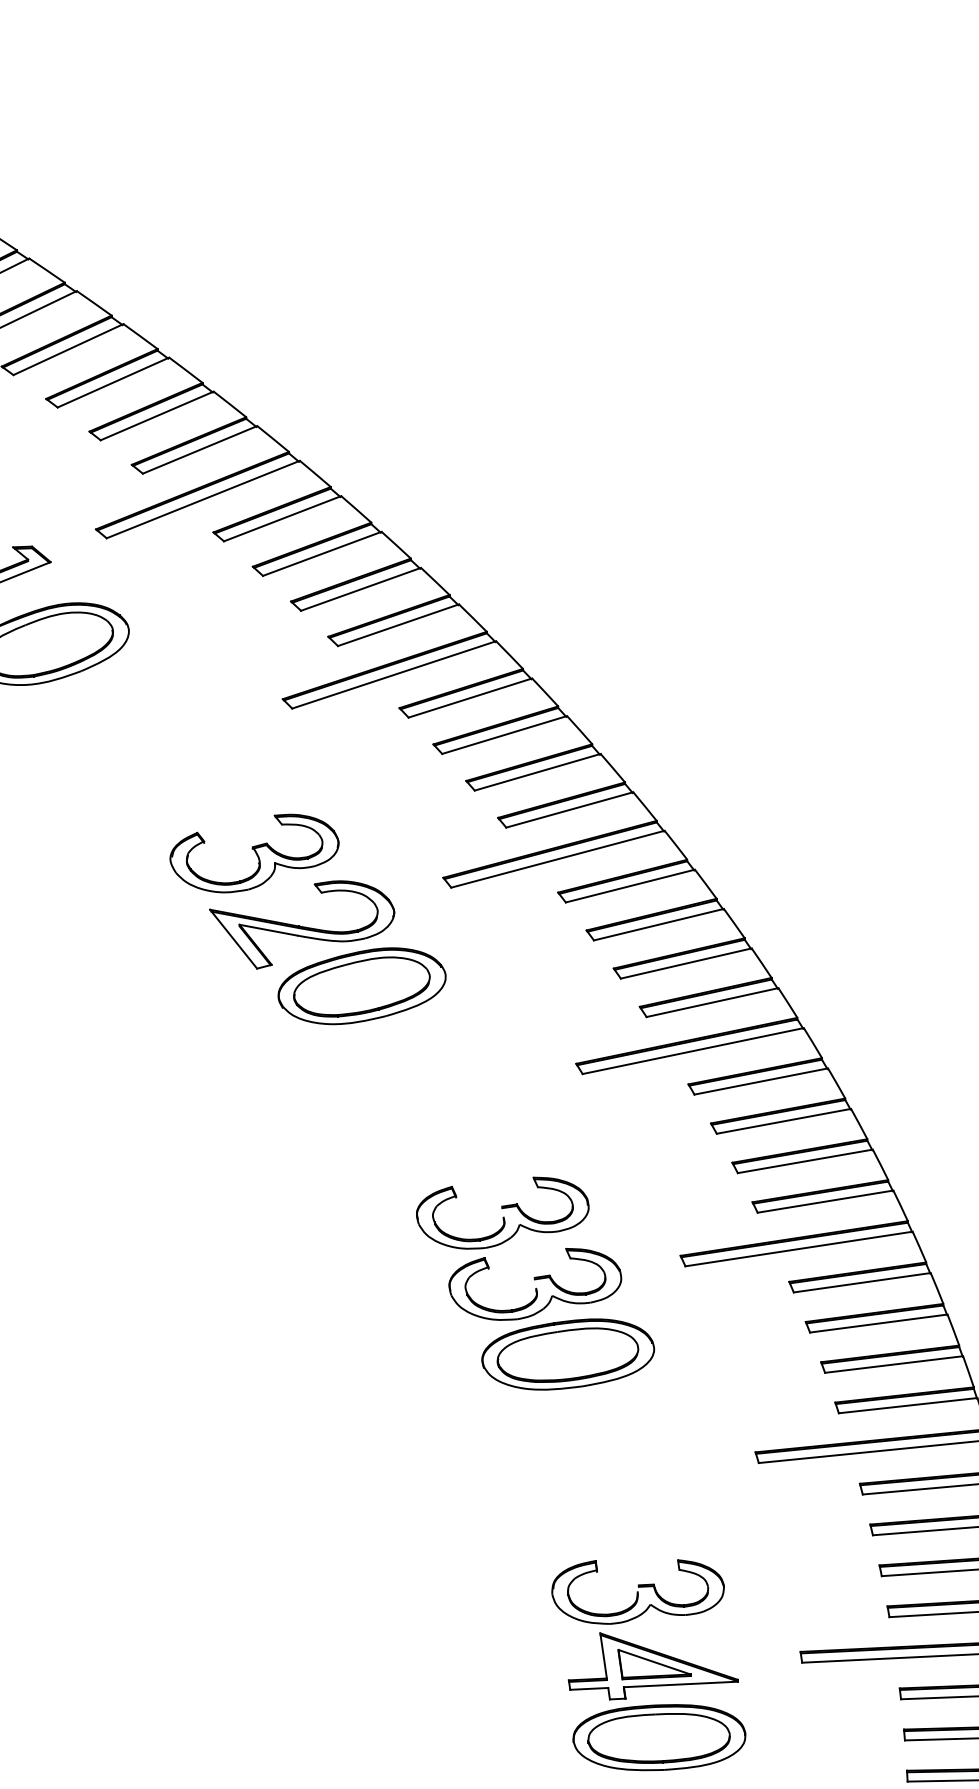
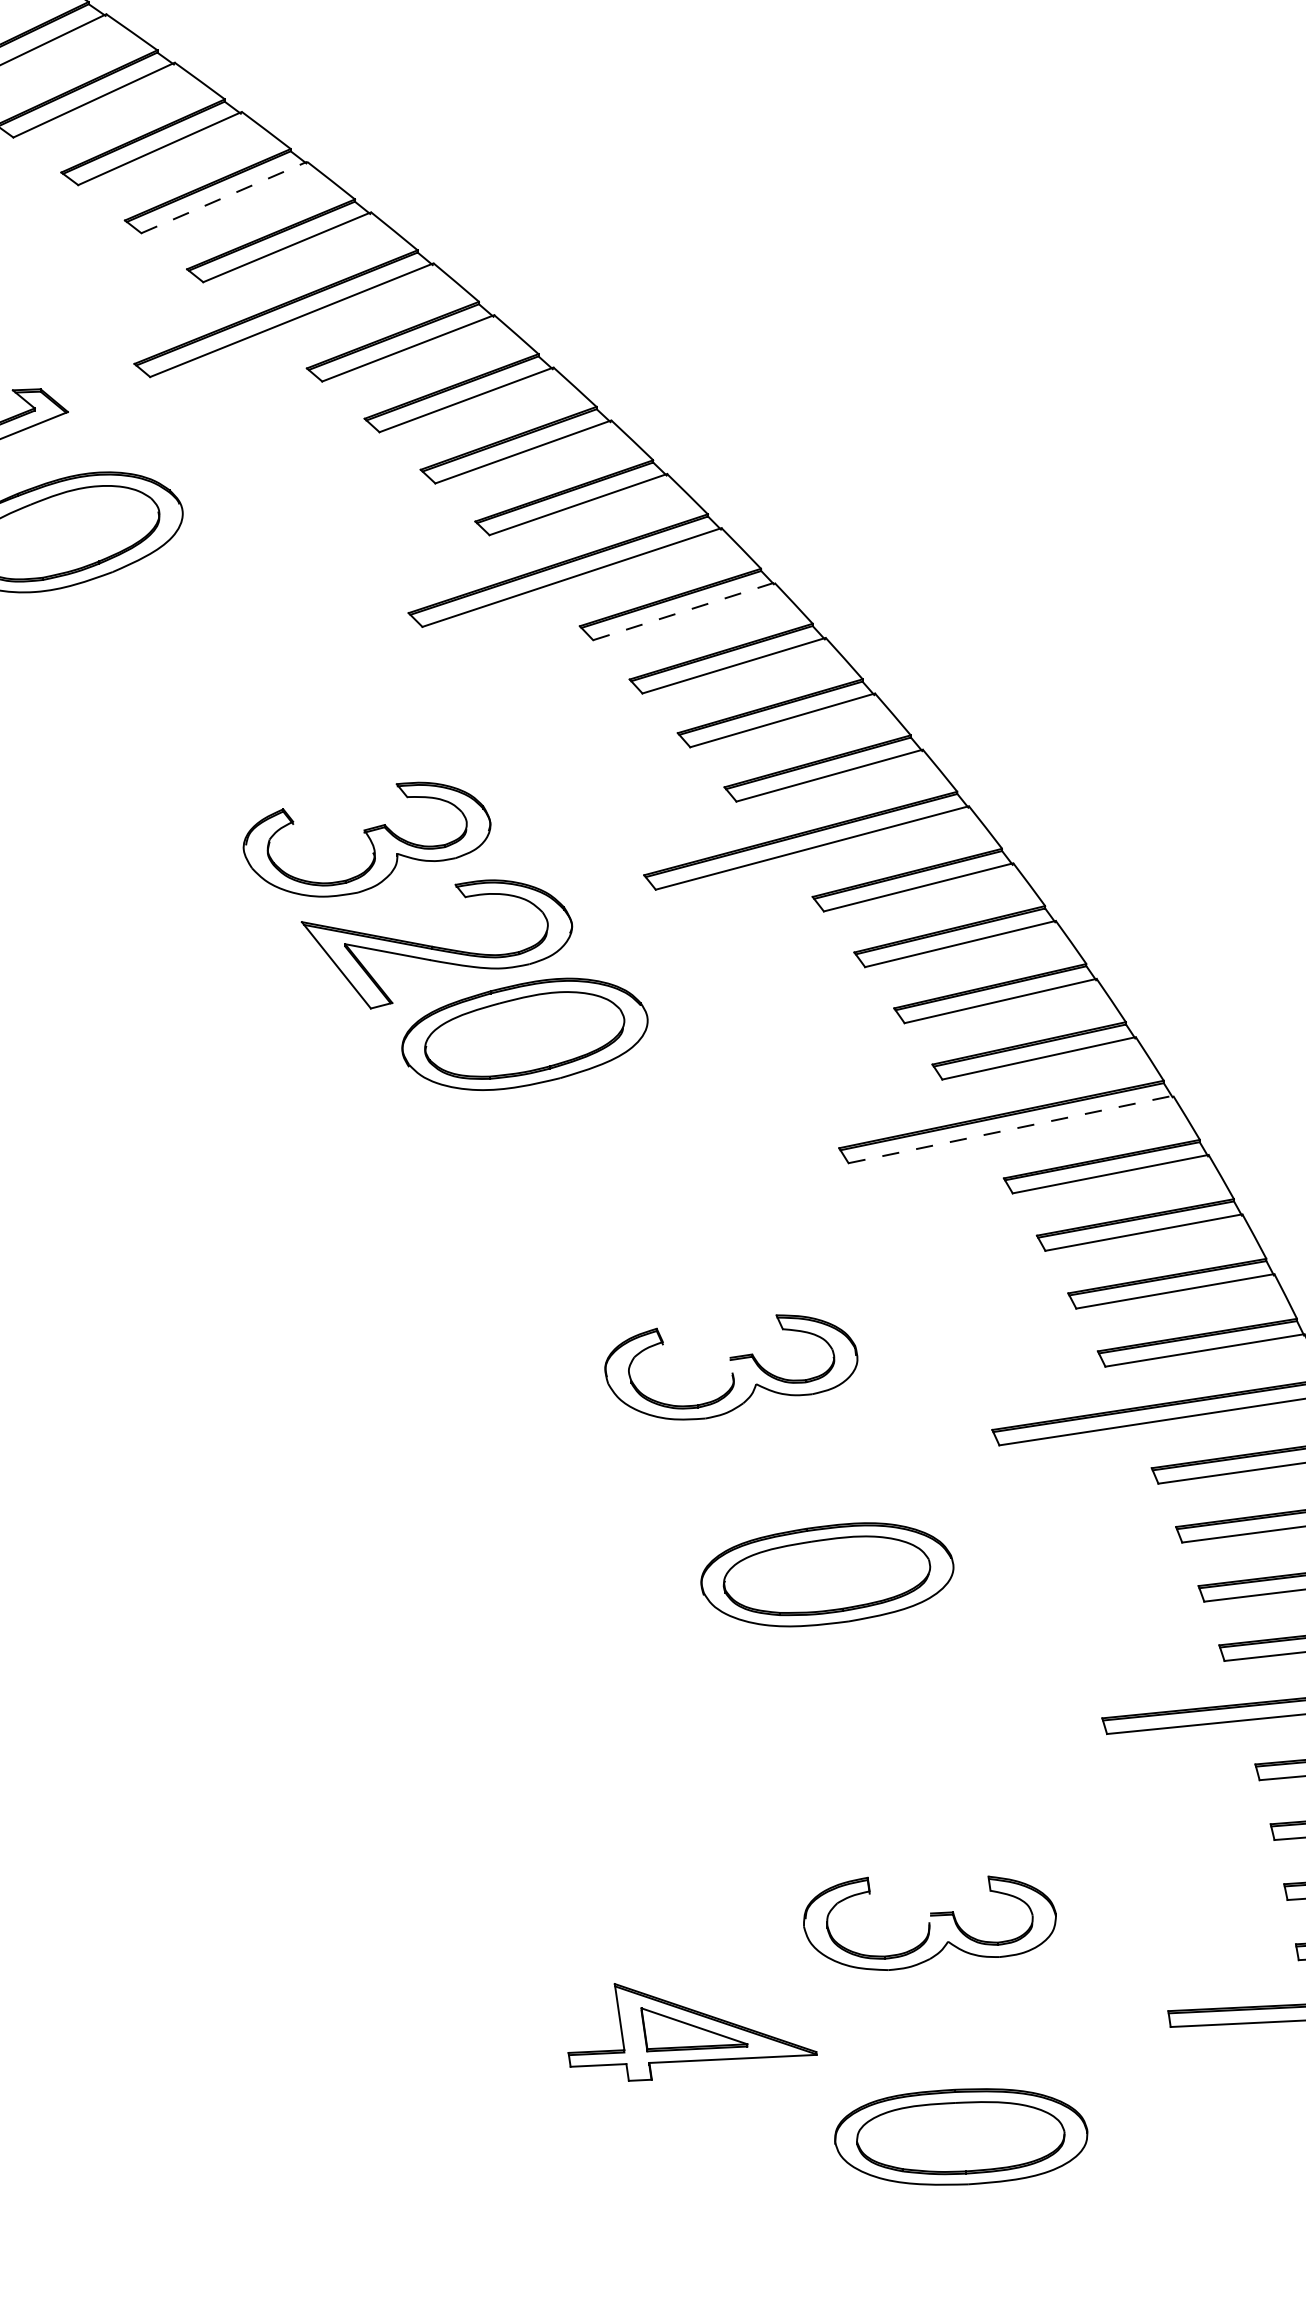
line: (157, 415) -> (224, 196), solid -> dashed
line: (470, 698) -> (683, 612), solid -> dashed
line: (693, 1051) -> (1011, 1130), solid -> dashed
part: (535, 1283) -> (779, 1470), removed
part: (652, 1666) -> (691, 2032), moved

